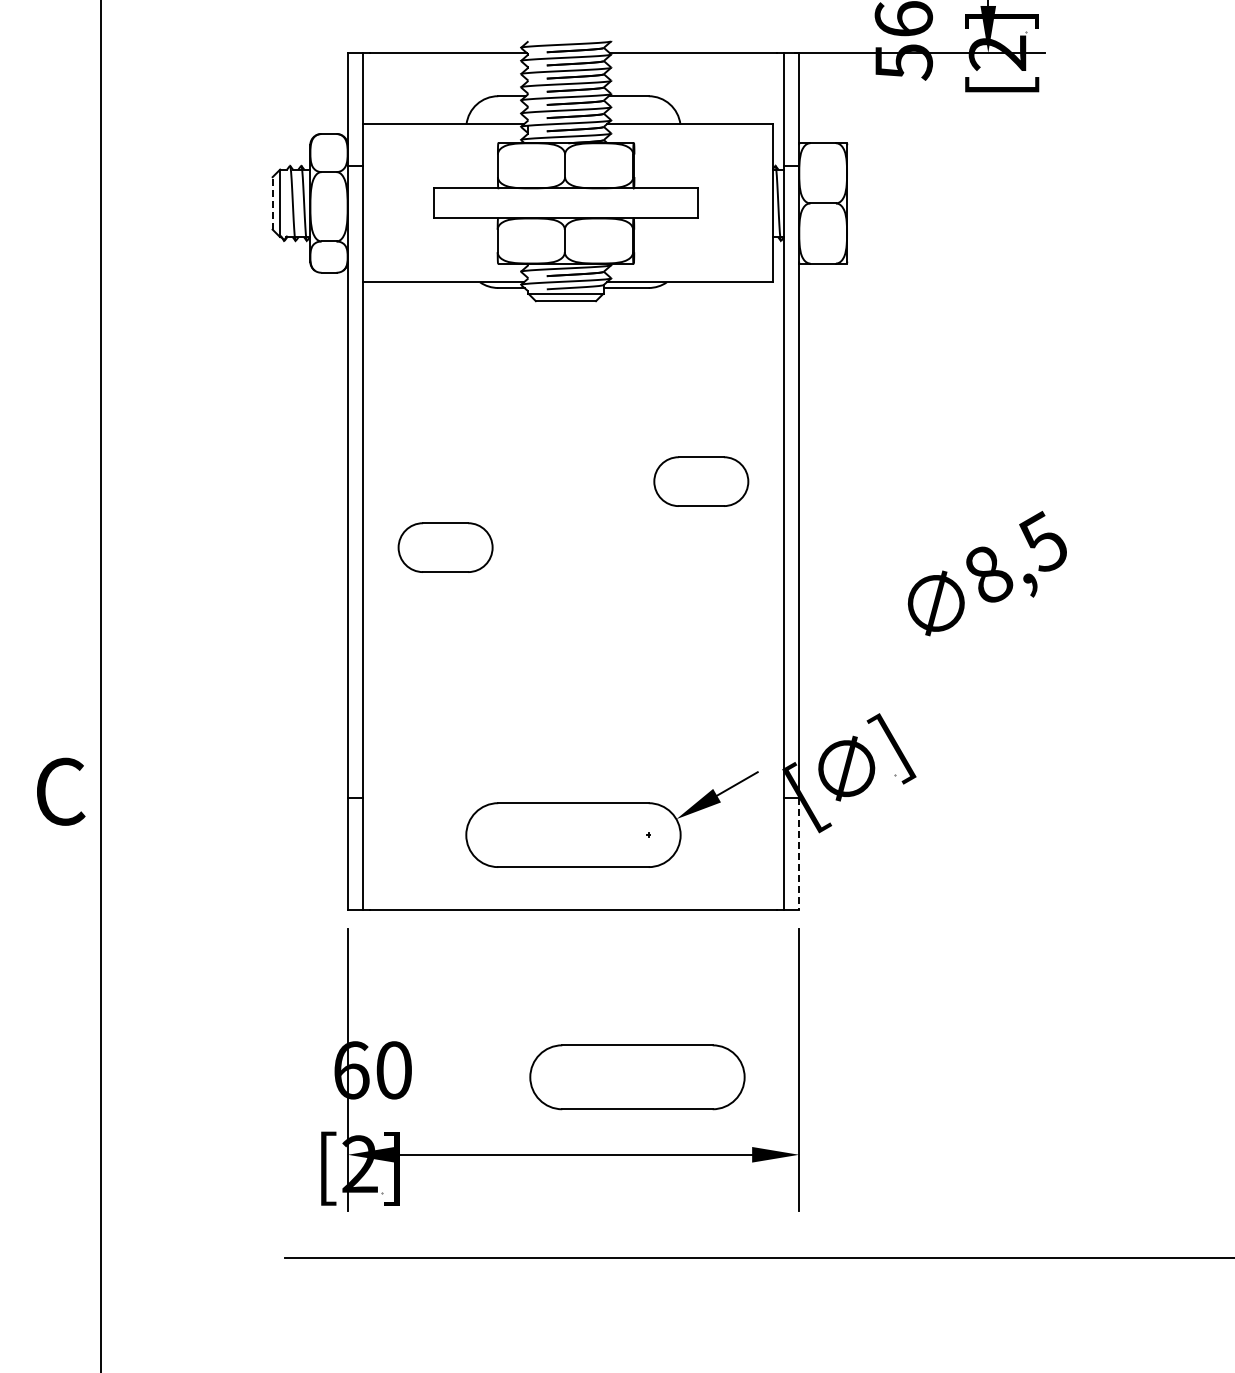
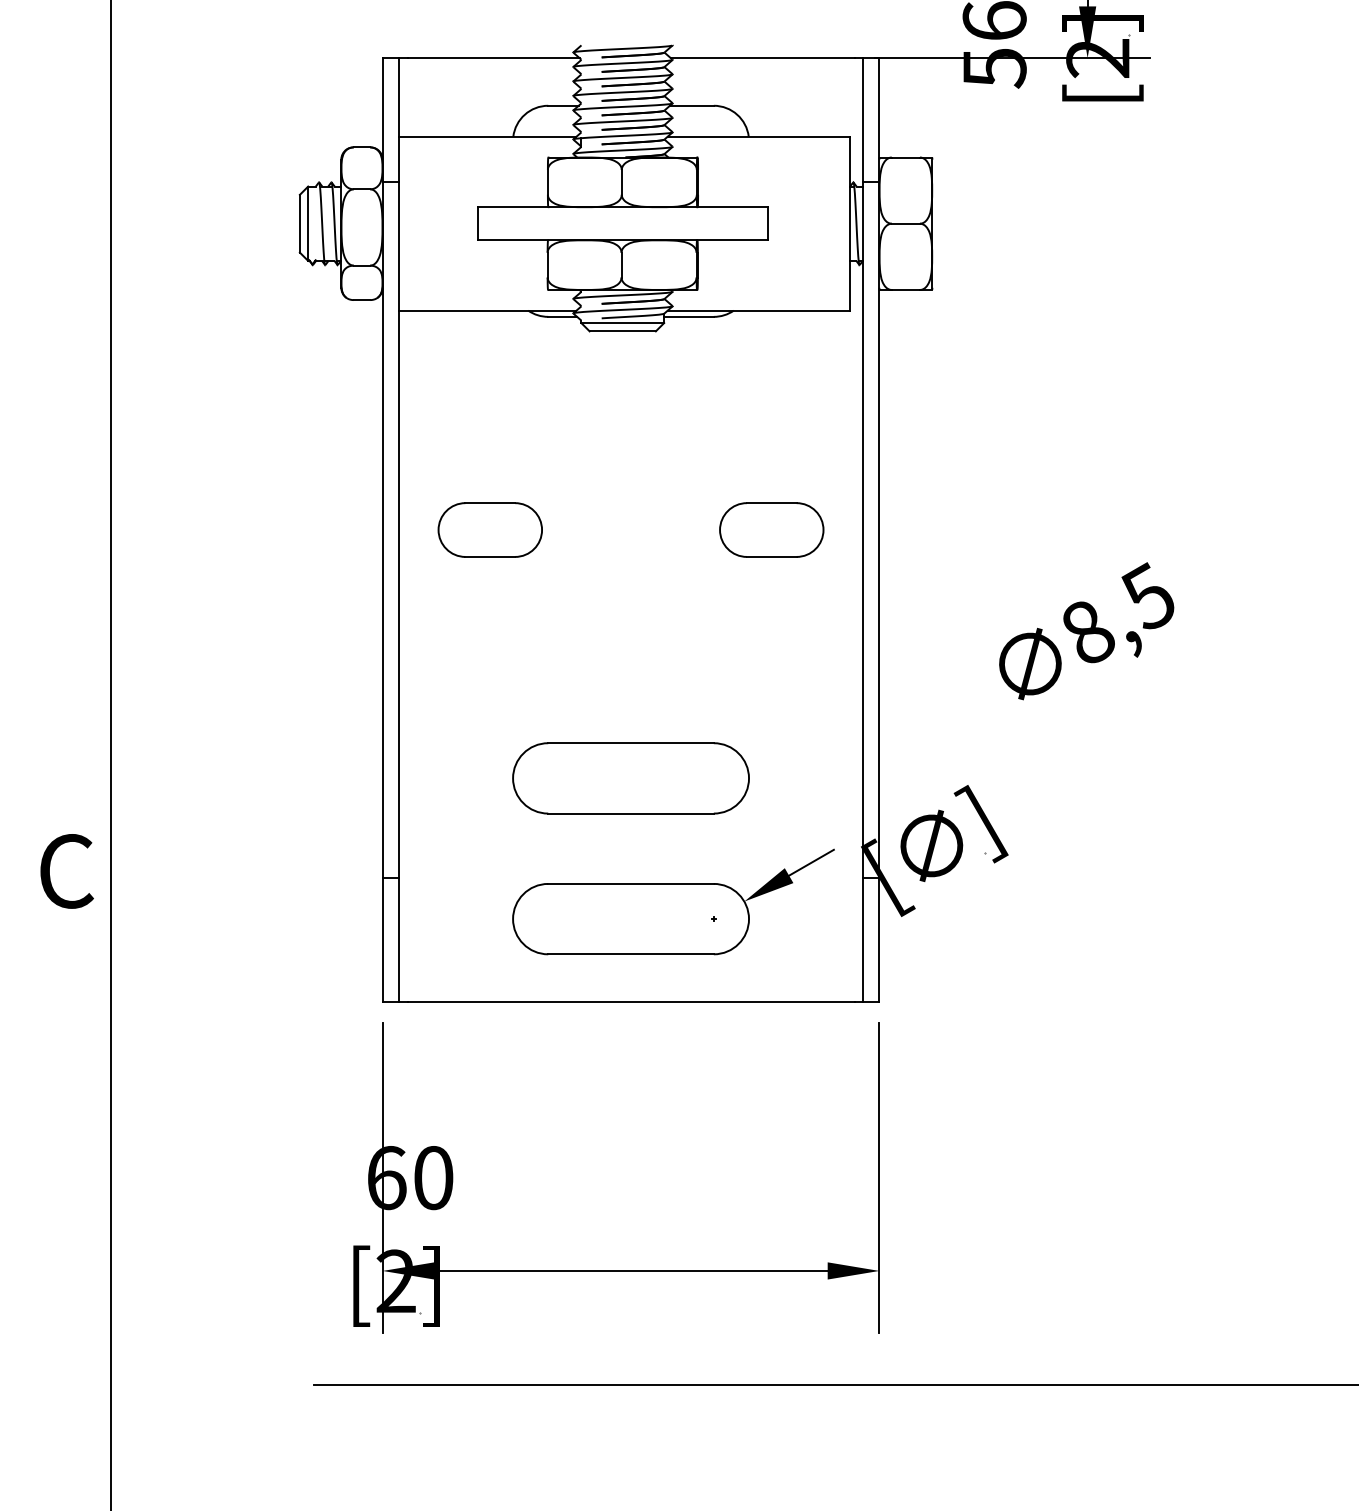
line: (272, 202) -> (299, 222), dashed -> solid
part: (445, 547) -> (490, 529), moved
line: (799, 854) -> (879, 940), dashed -> solid
part: (637, 1077) -> (631, 778), moved

